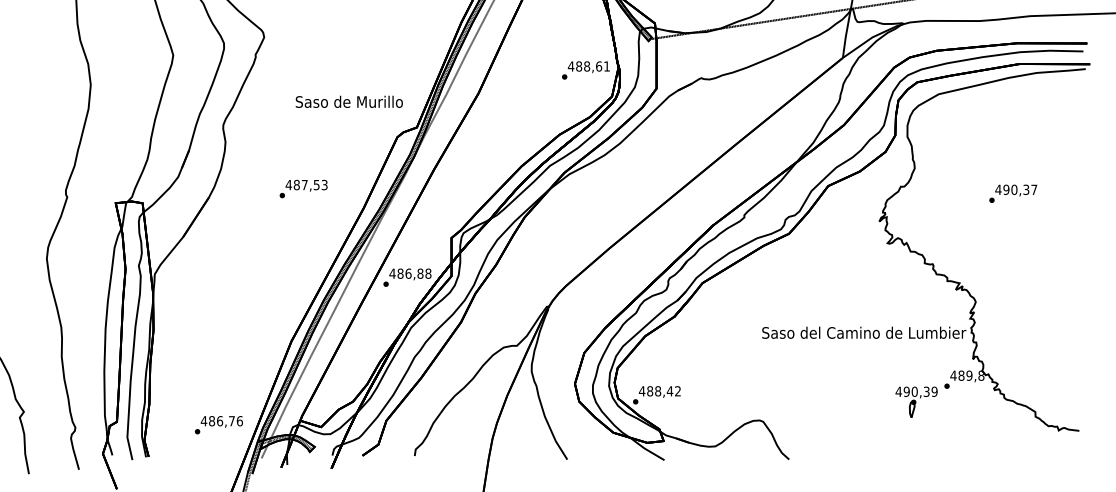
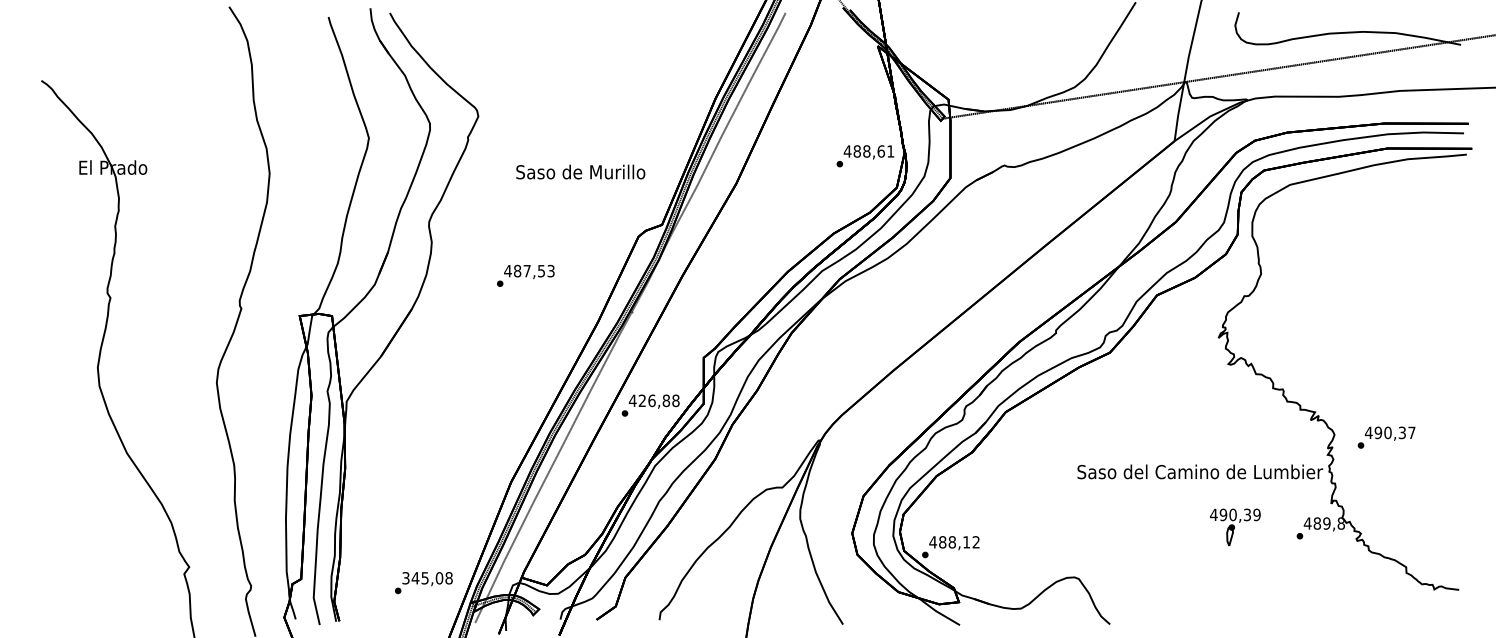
text: (349, 101) -> (580, 171), moved
text: (303, 188) -> (525, 275), moved
text: (1013, 193) -> (1386, 437), moved
text: (400, 273) -> (642, 400), 486,88 -> 426,88
text: (669, 391) -> (966, 542), 488,42 -> 488,12
part: (916, 402) -> (1235, 527), moved
text: (221, 421) -> (427, 578), 486,76 -> 345,08

